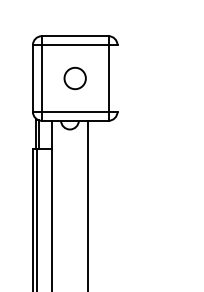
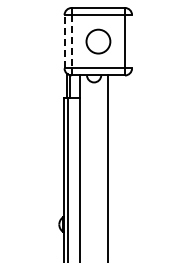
line: (32, 78) -> (64, 41), solid -> dashed
line: (41, 78) -> (71, 41), solid -> dashed
circle: (74, 78) -> (97, 41), size x1.4

